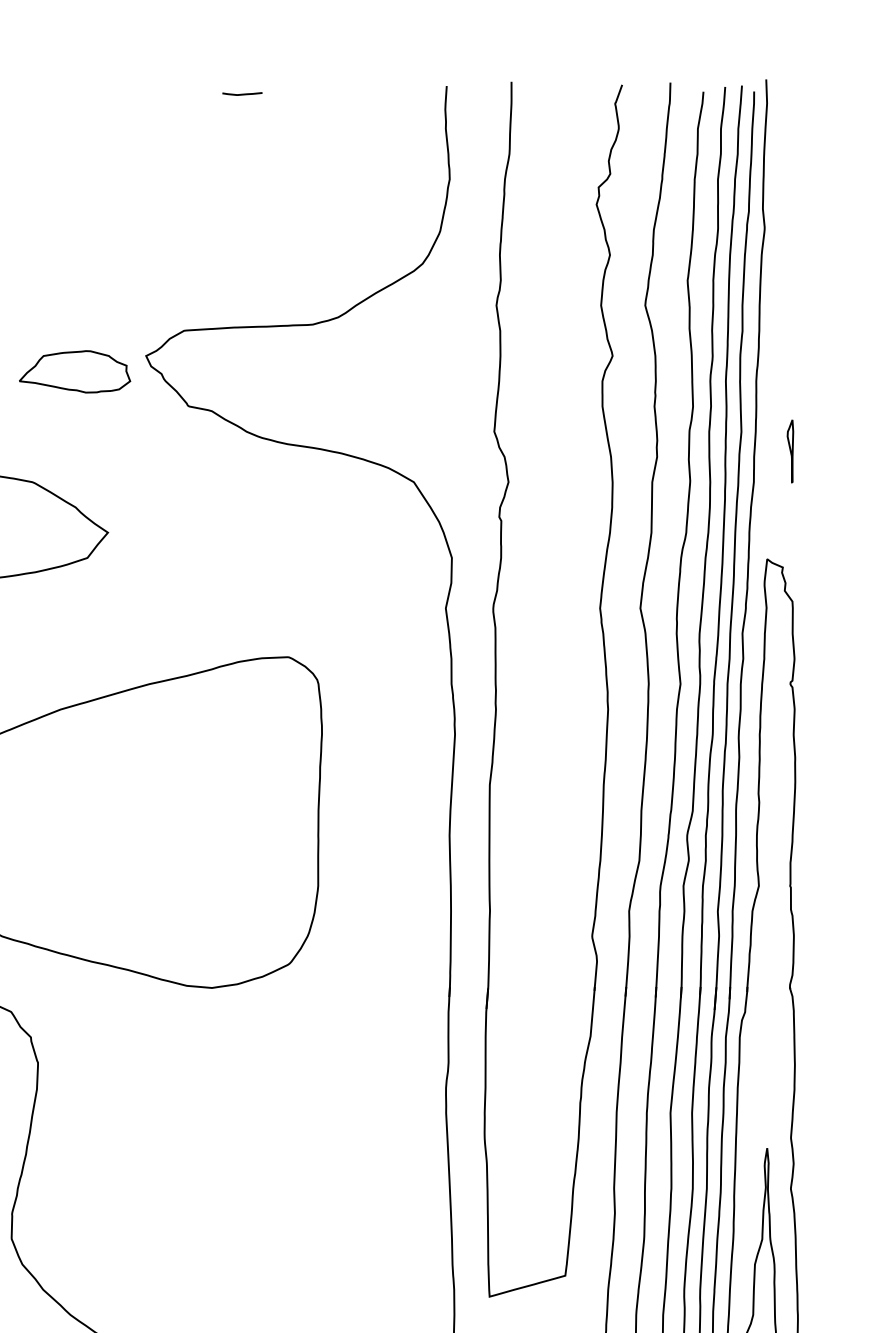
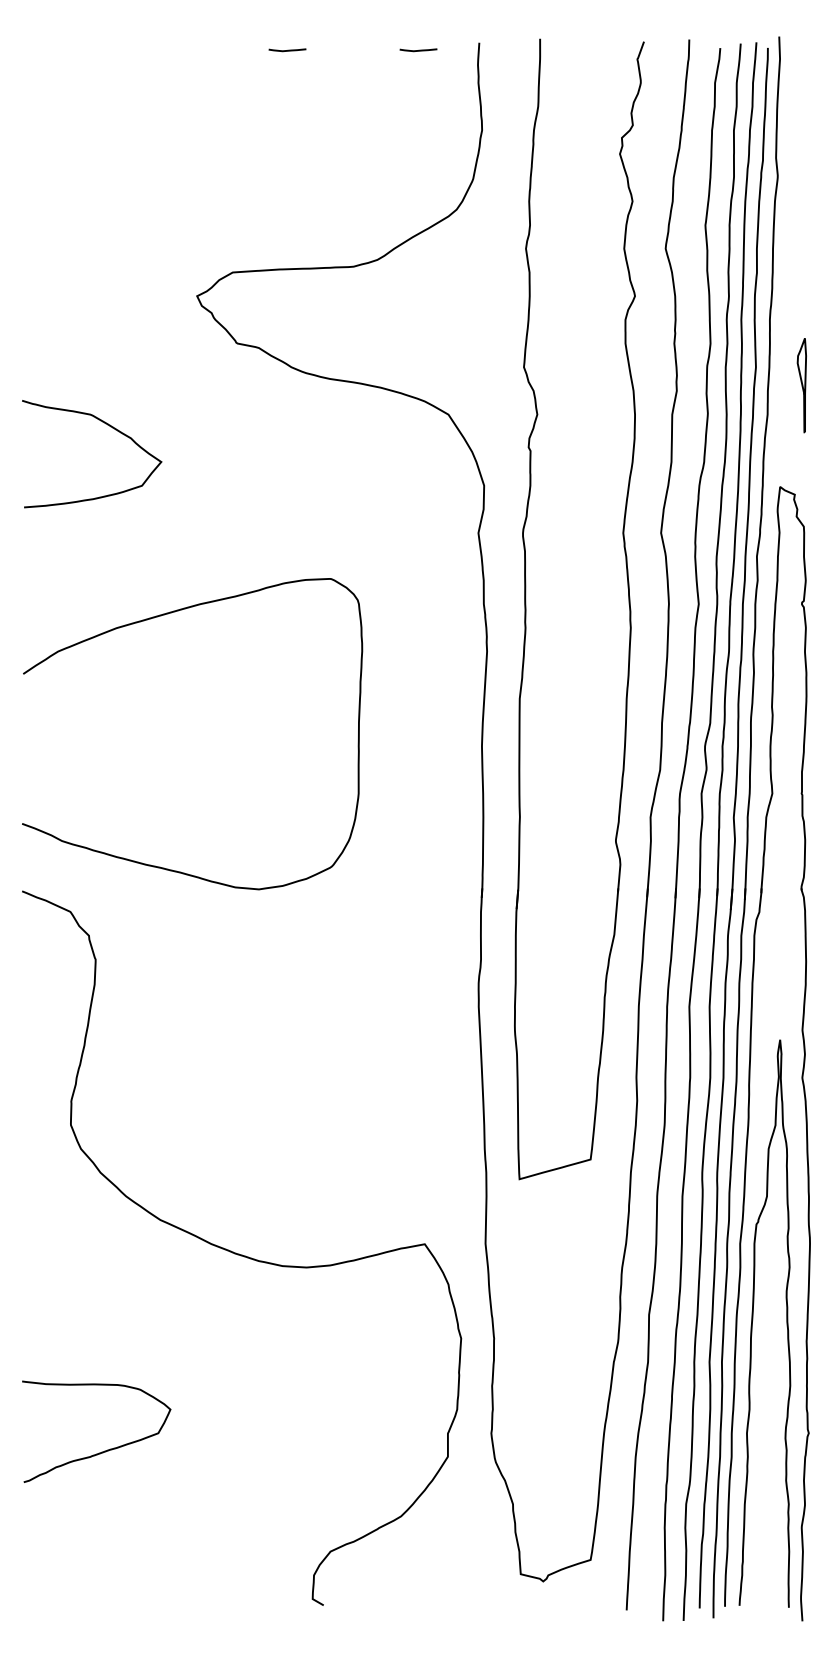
curve: (381, 94) -> (418, 50), added
part: (75, 371) -> (130, 310), removed
part: (789, 451) -> (801, 385), size x1.6

